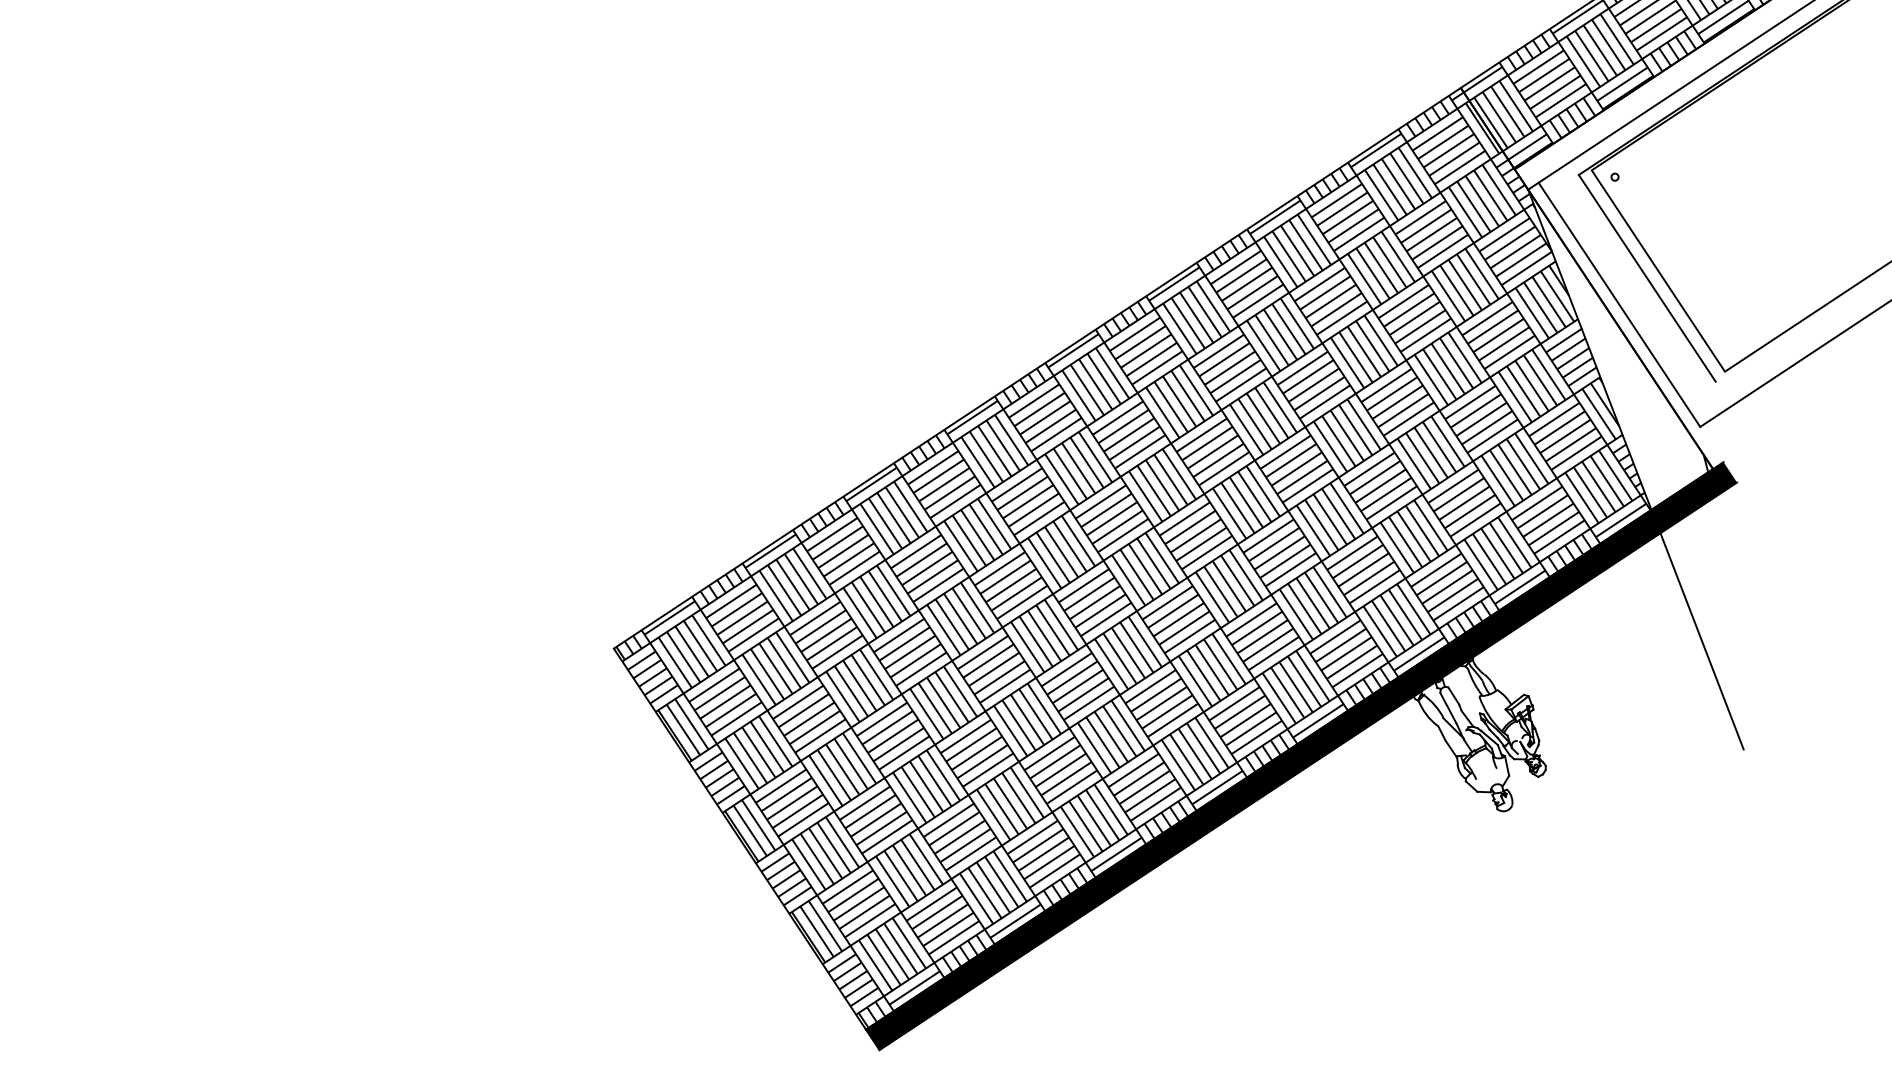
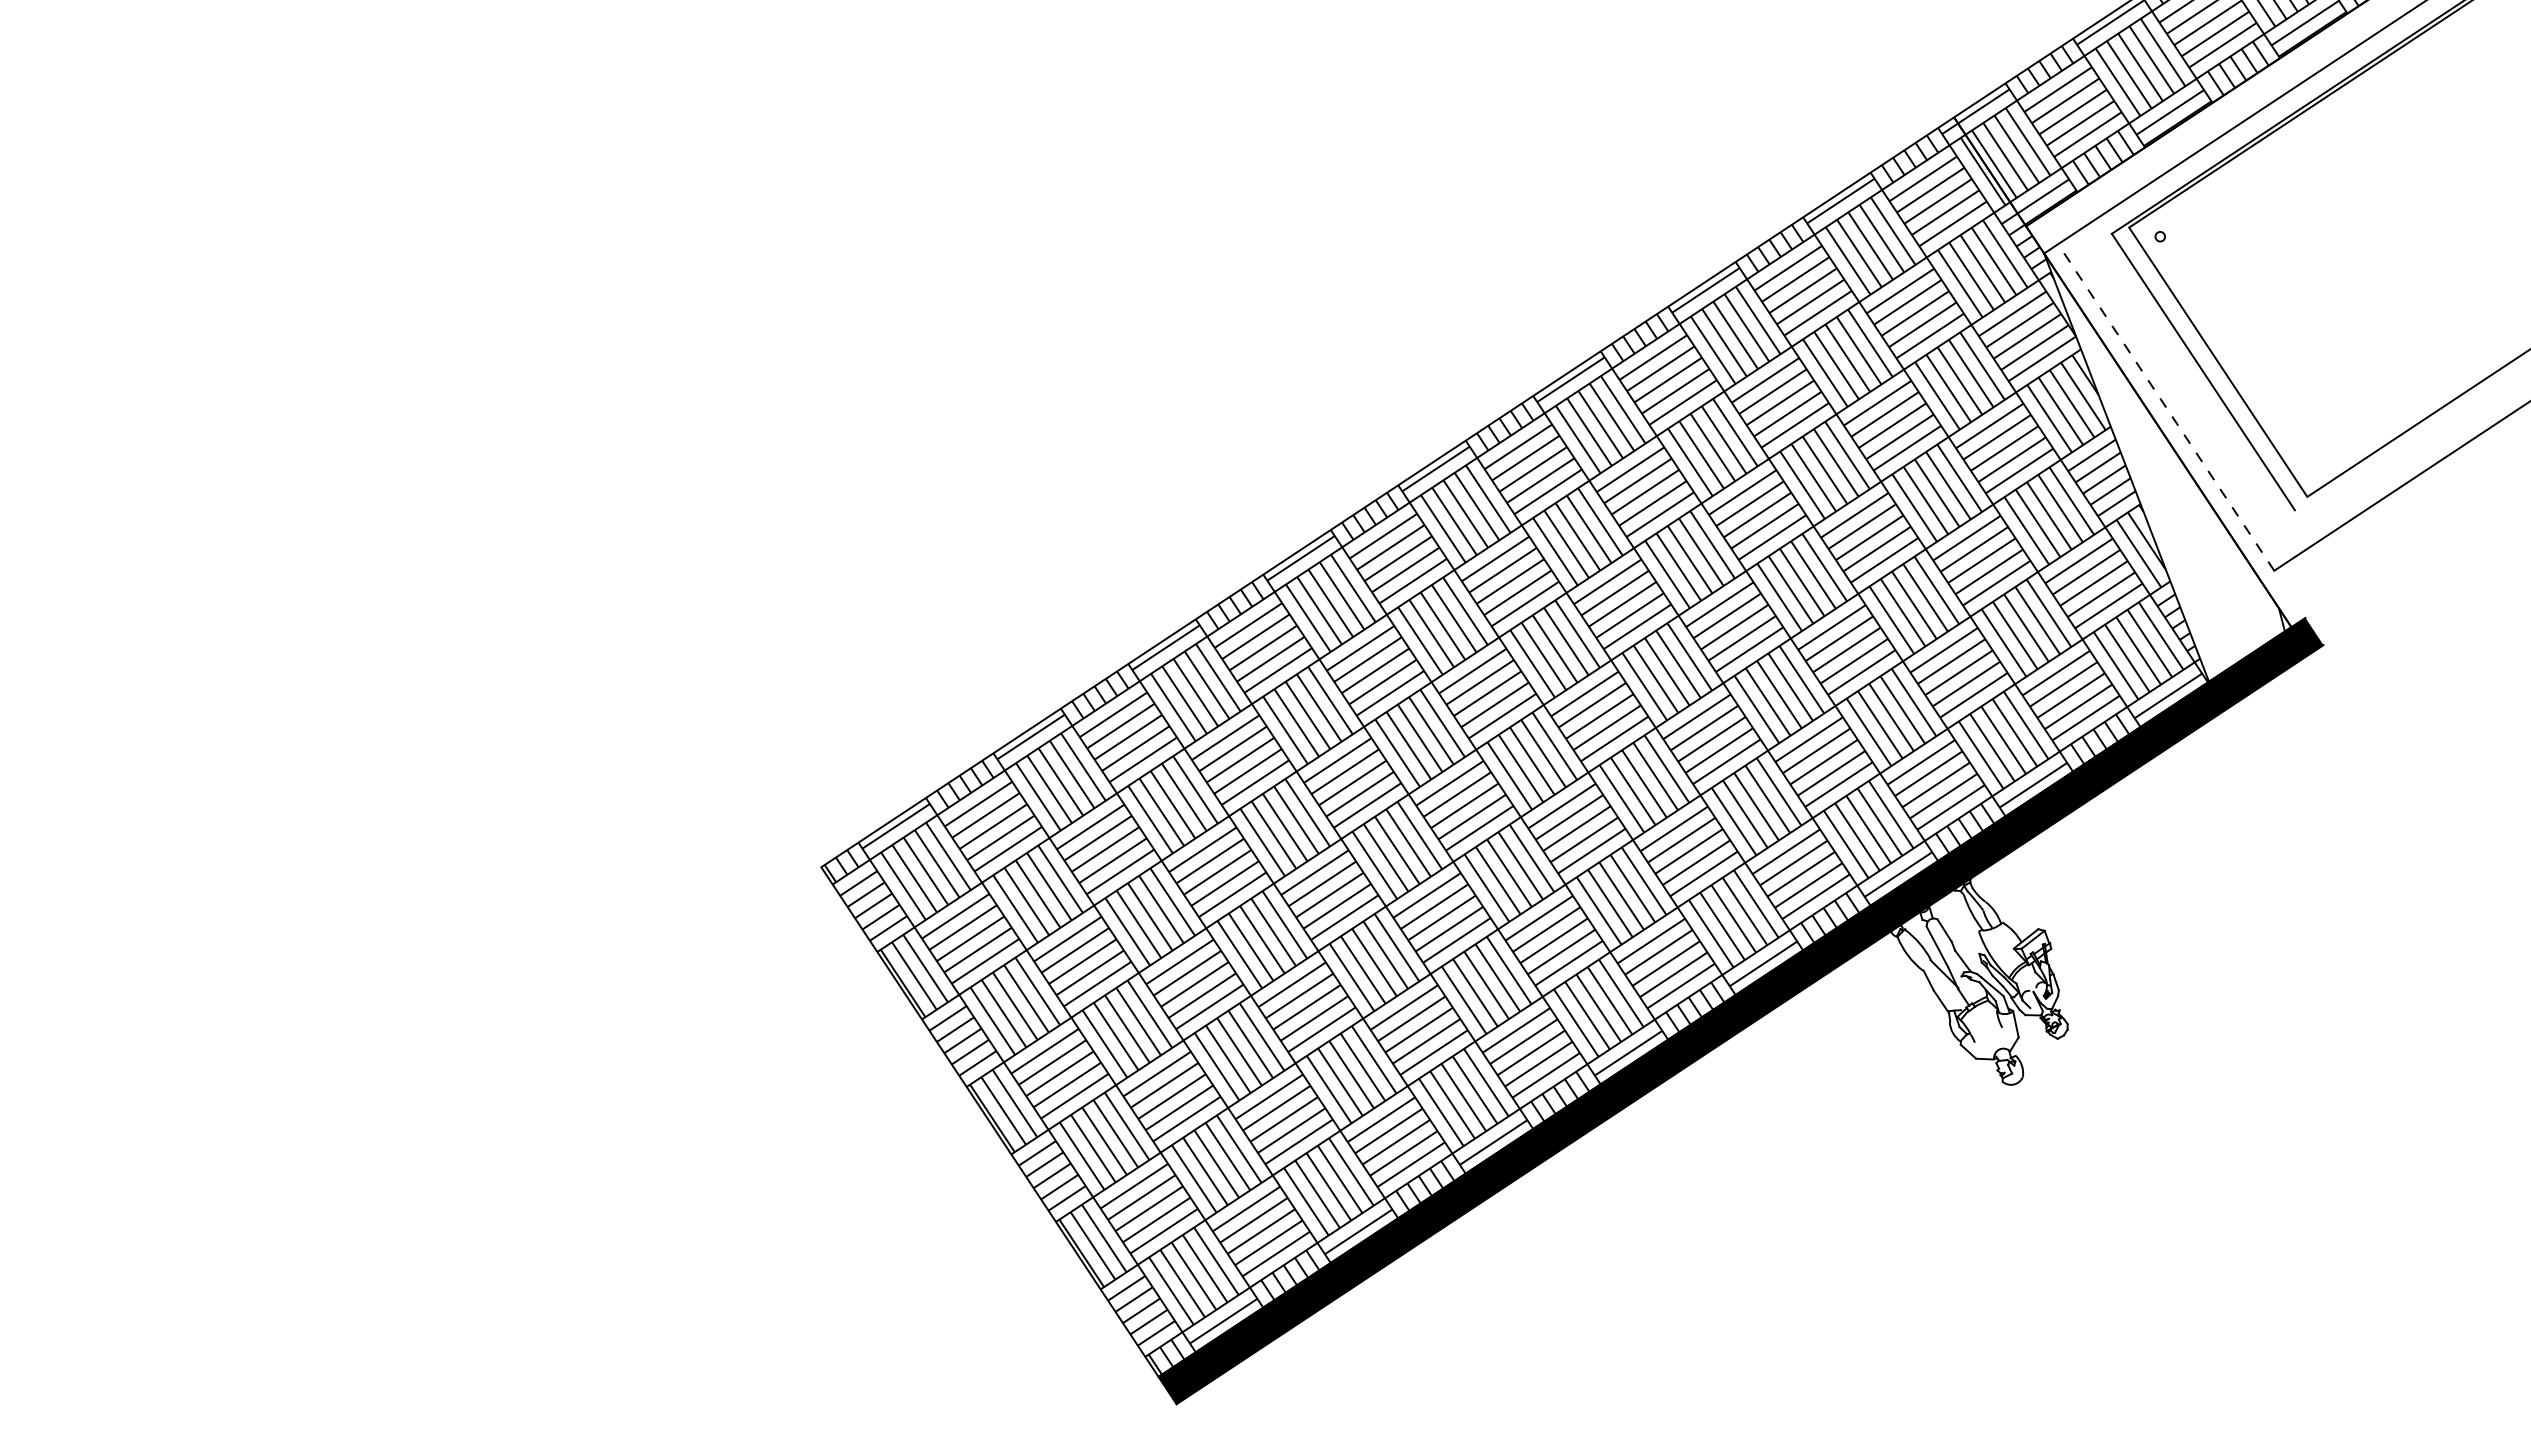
line: (1619, 304) -> (2166, 407), solid -> dashed
line: (1701, 641) -> (2276, 857), removed

